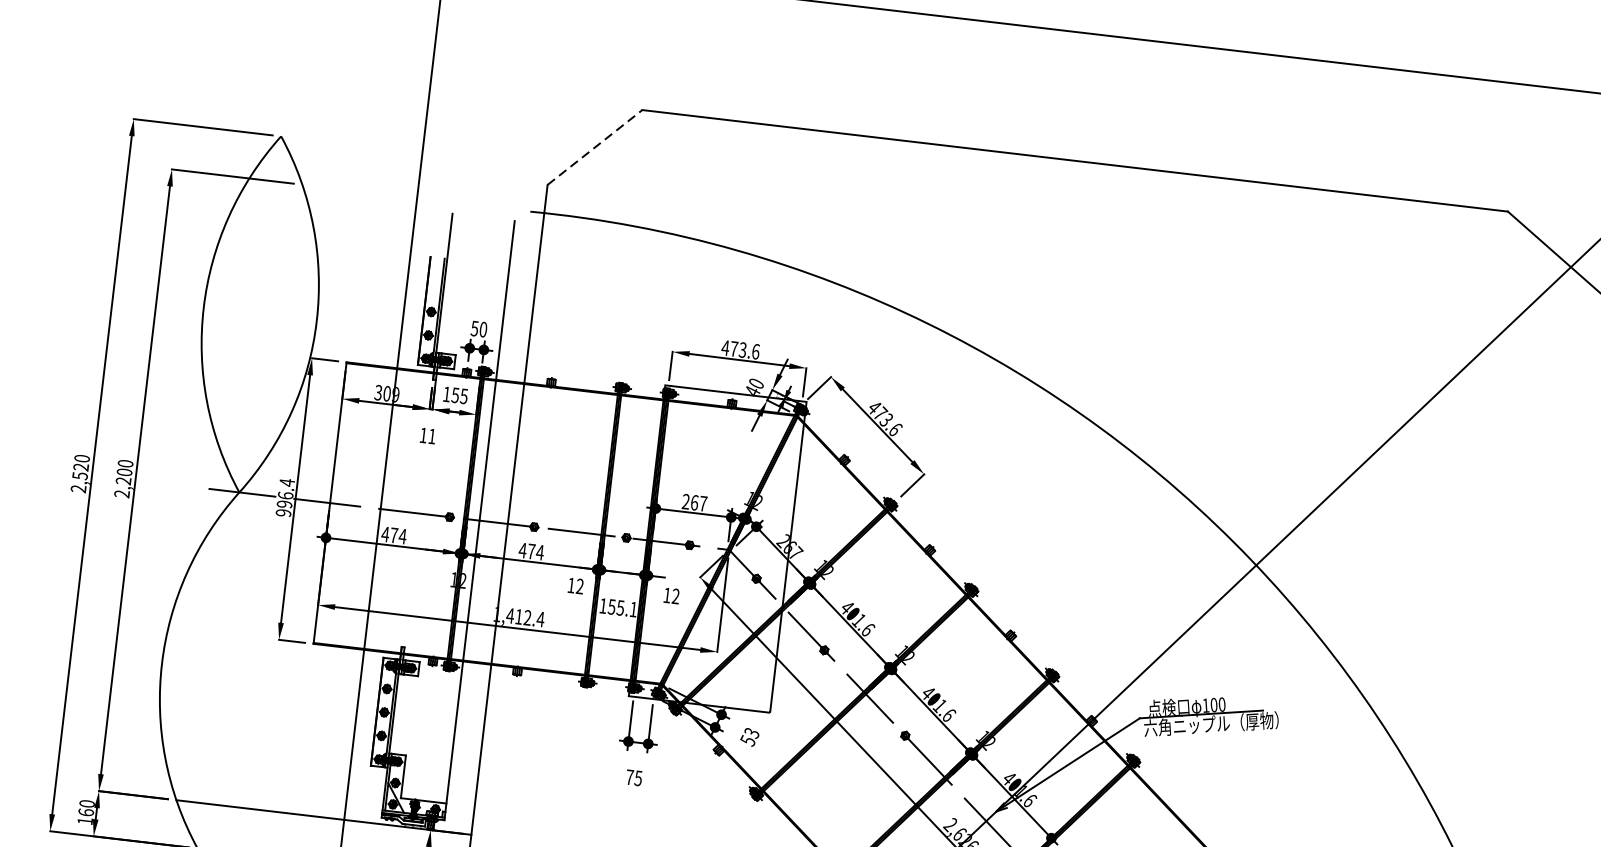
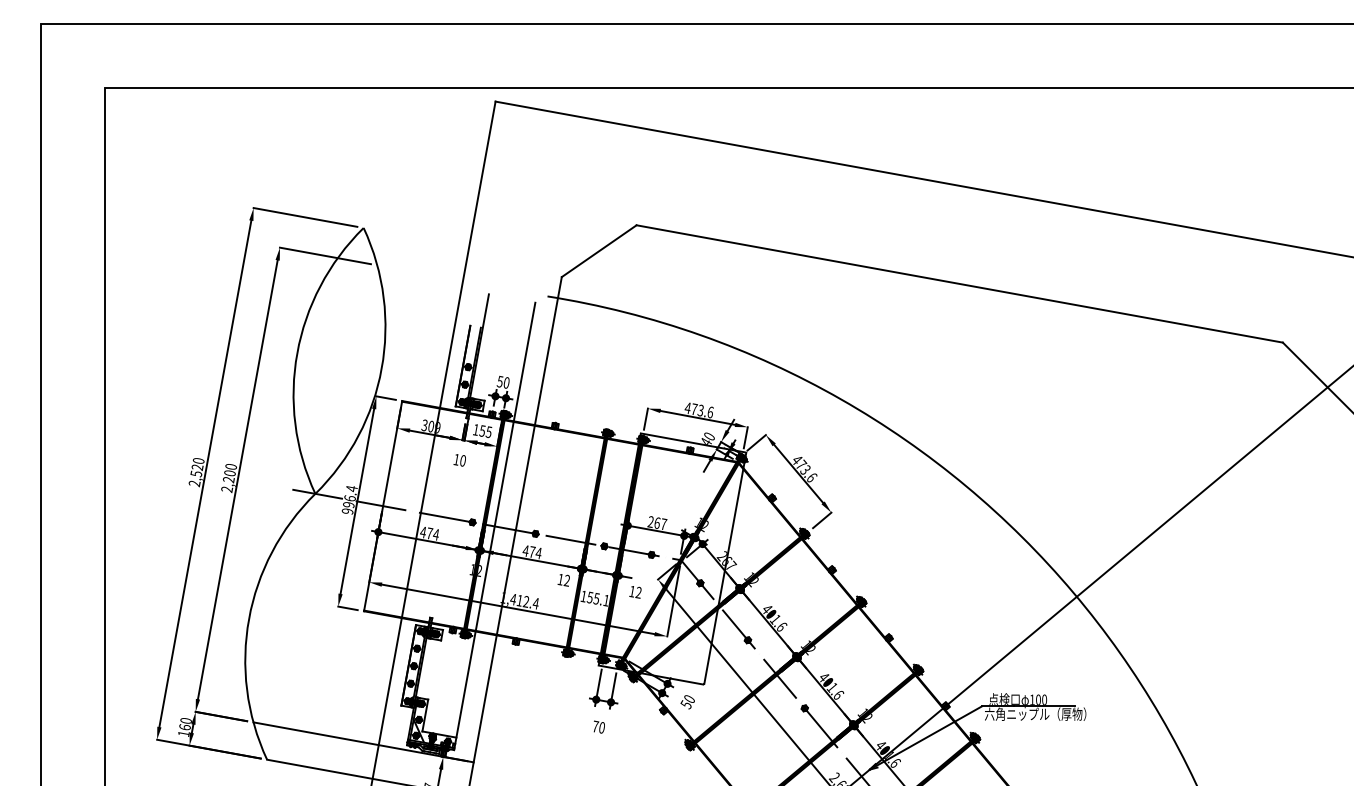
line: (595, 146) -> (599, 250), dashed -> solid
text: (431, 436) -> (462, 460), 11 -> 10
text: (751, 733) -> (689, 699), 53 -> 50
text: (637, 778) -> (601, 727), 75 -> 70

